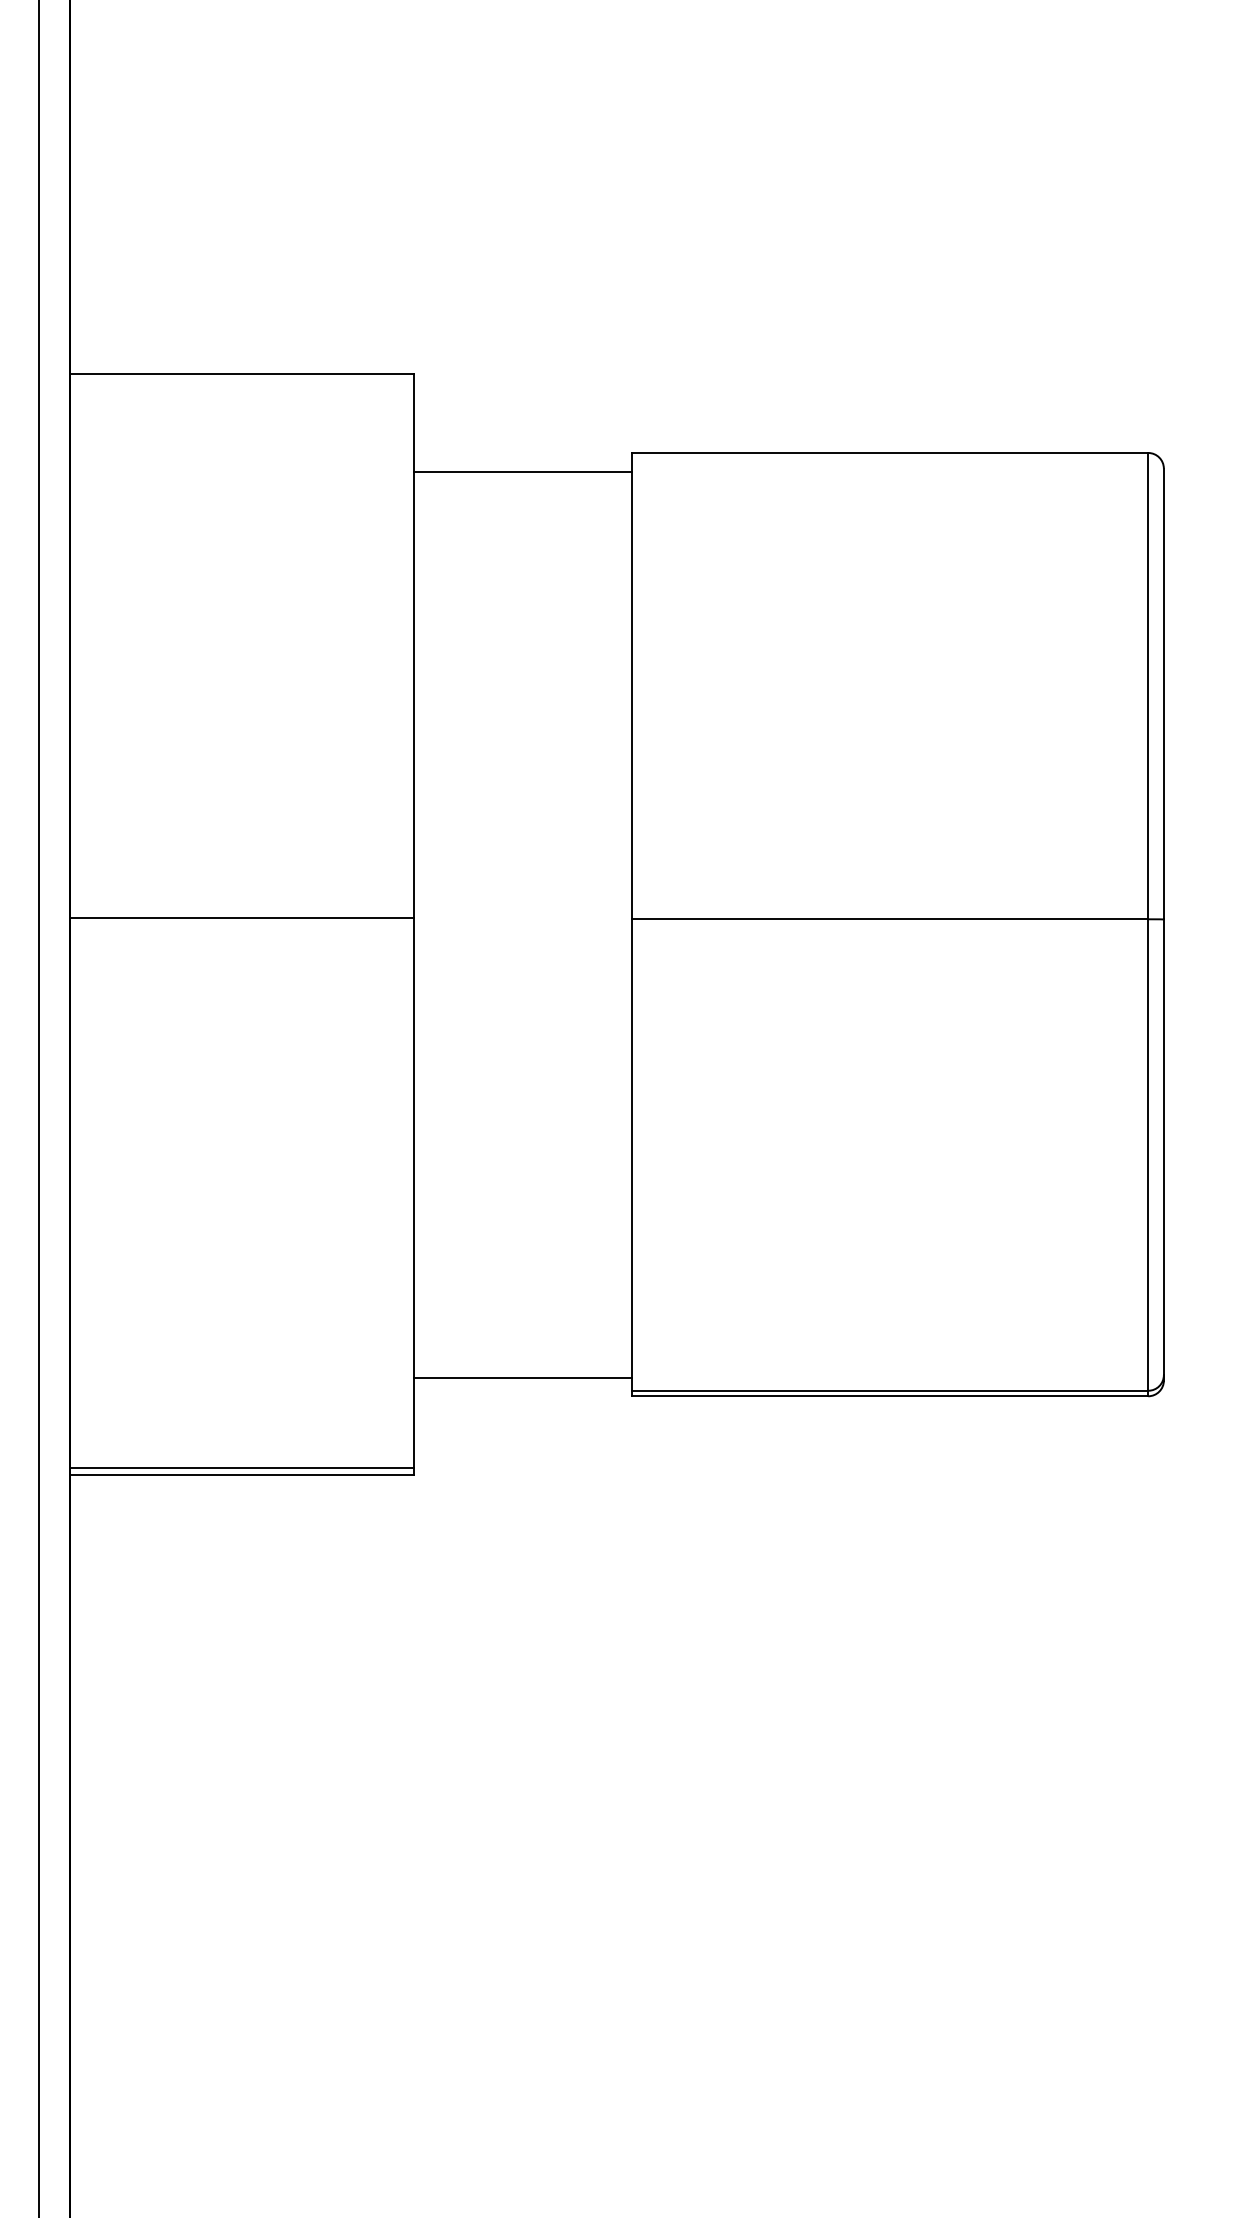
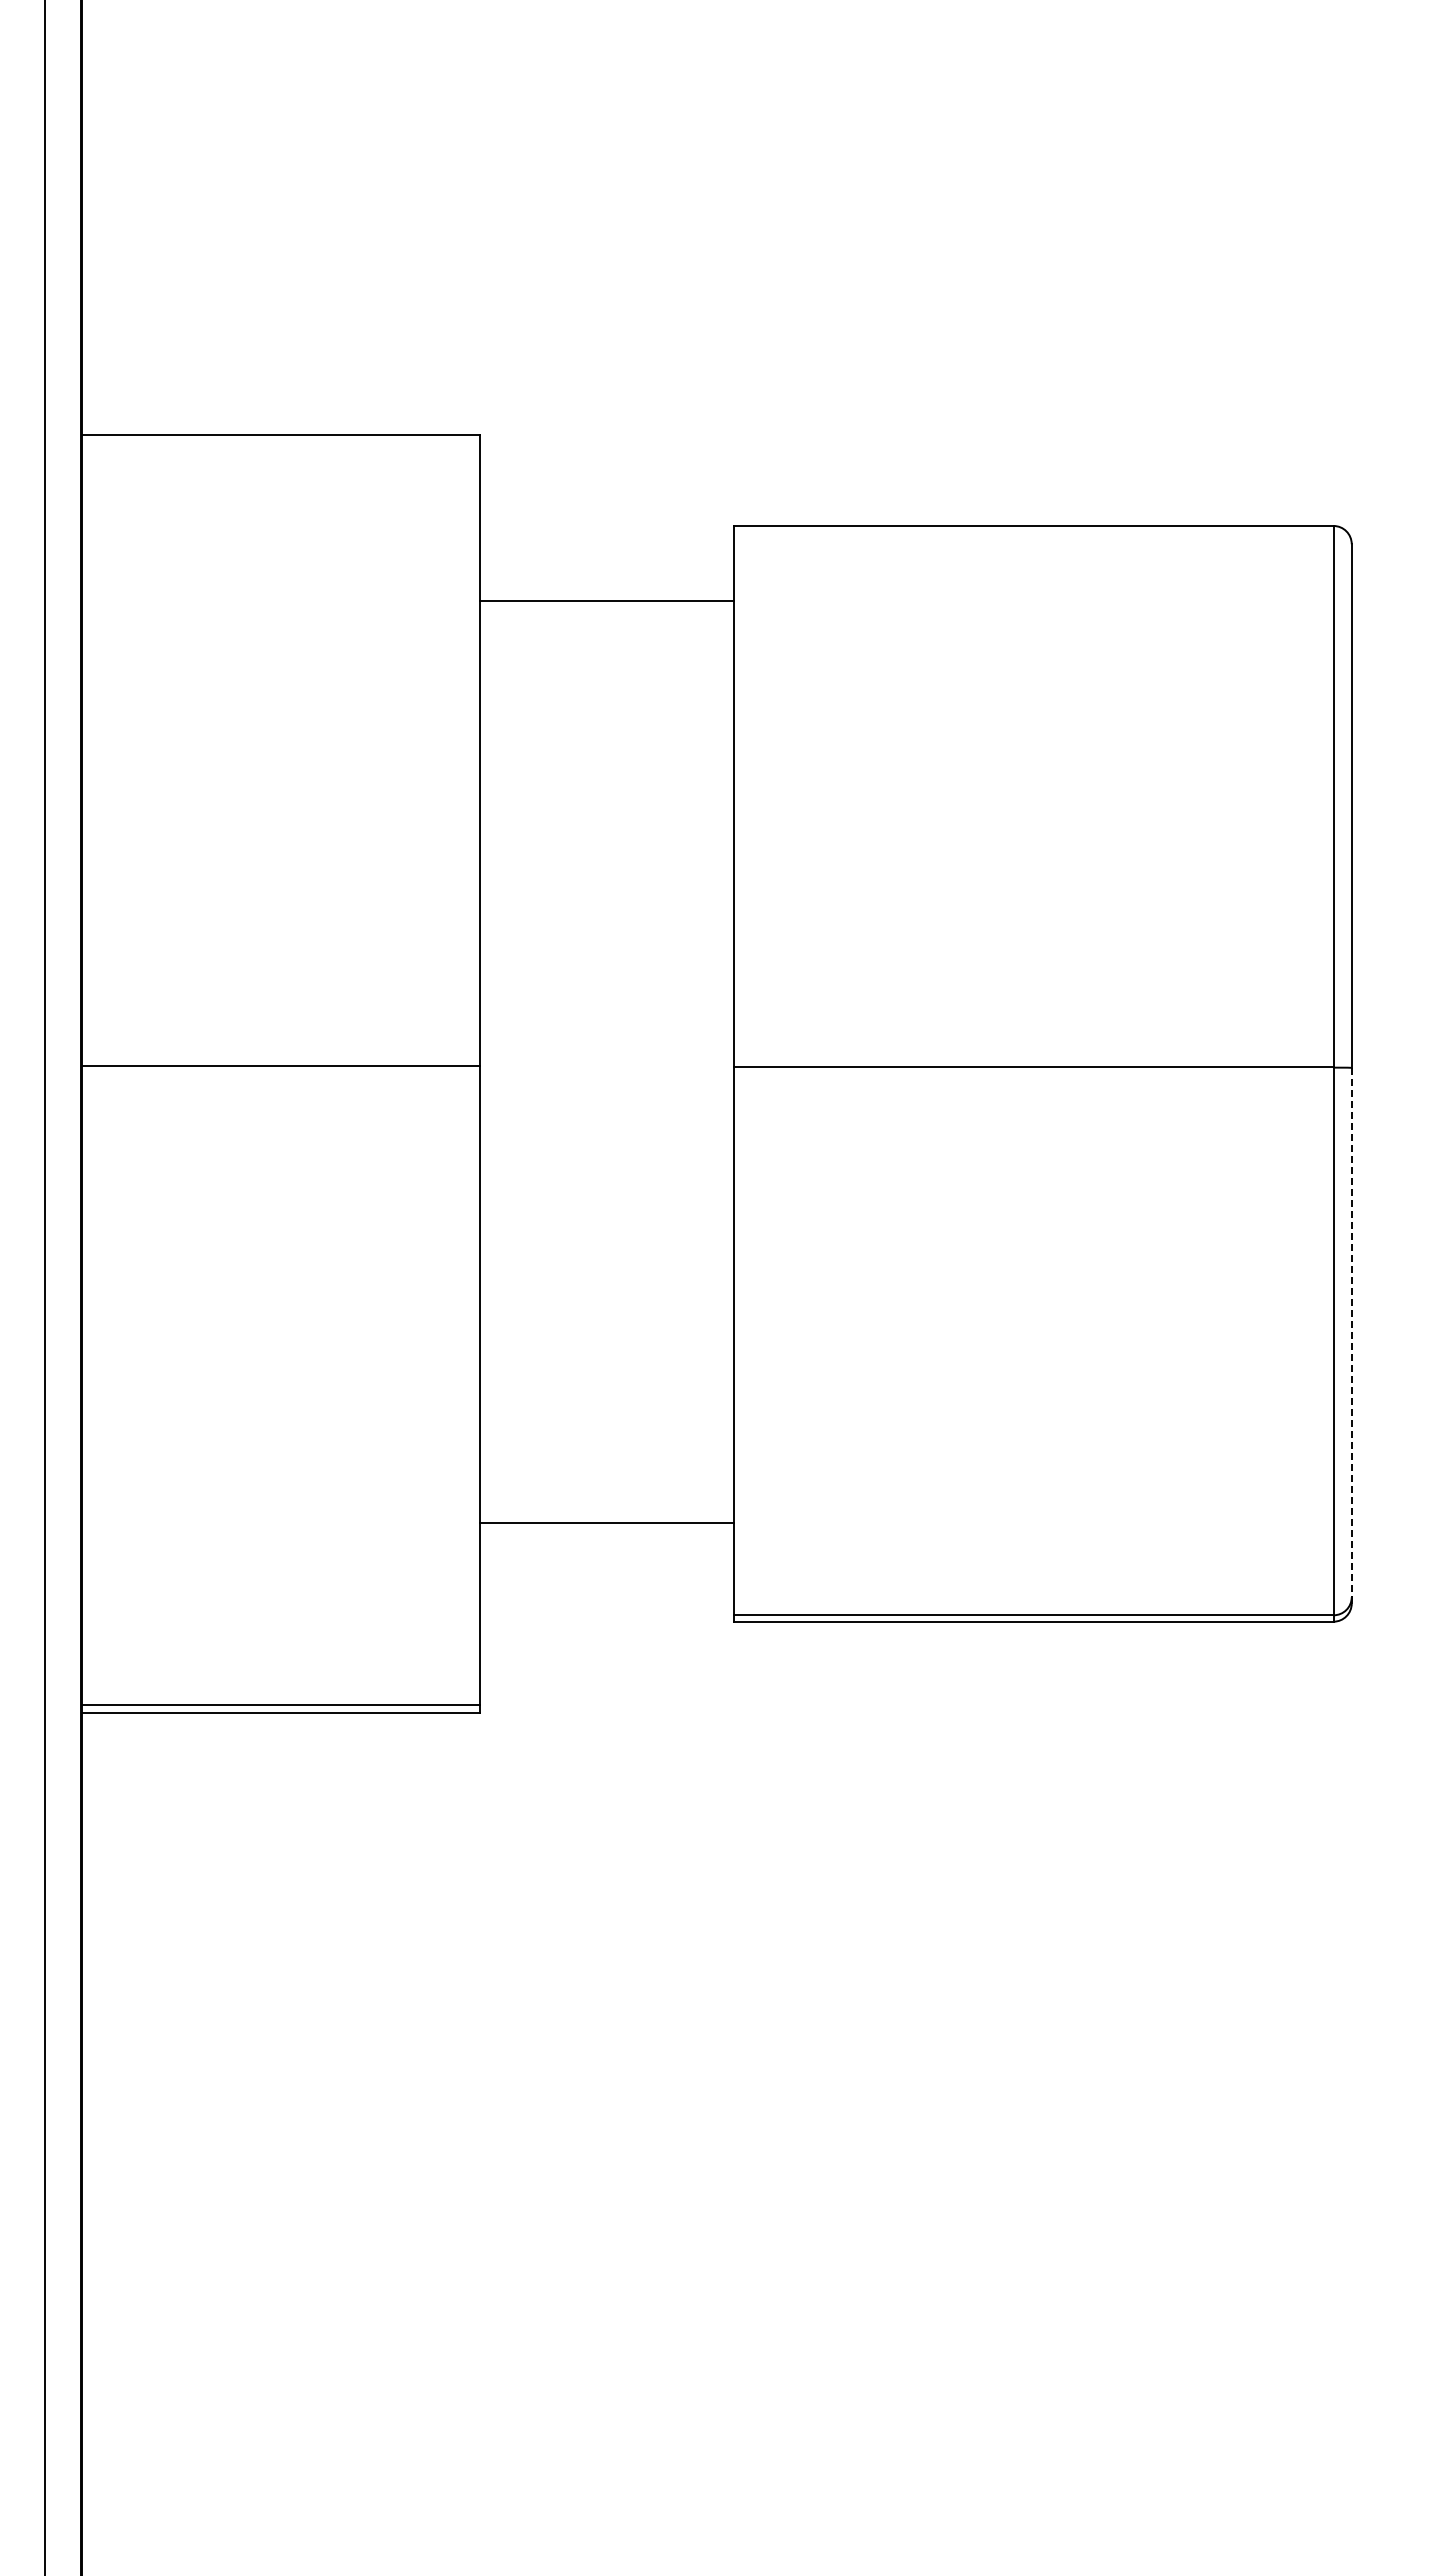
line: (523, 471) -> (607, 600), moved
line: (1163, 1147) -> (1351, 1332), solid -> dashed
line: (523, 1378) -> (607, 1522), moved

